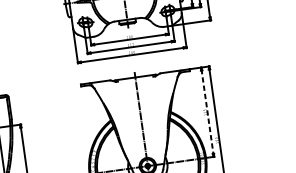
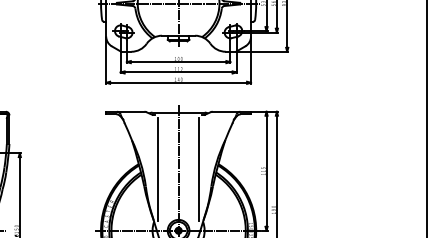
line: (207, 111) -> (266, 170), dashed -> solid
line: (156, 117) -> (198, 168), added
line: (126, 121) -> (158, 168), added

